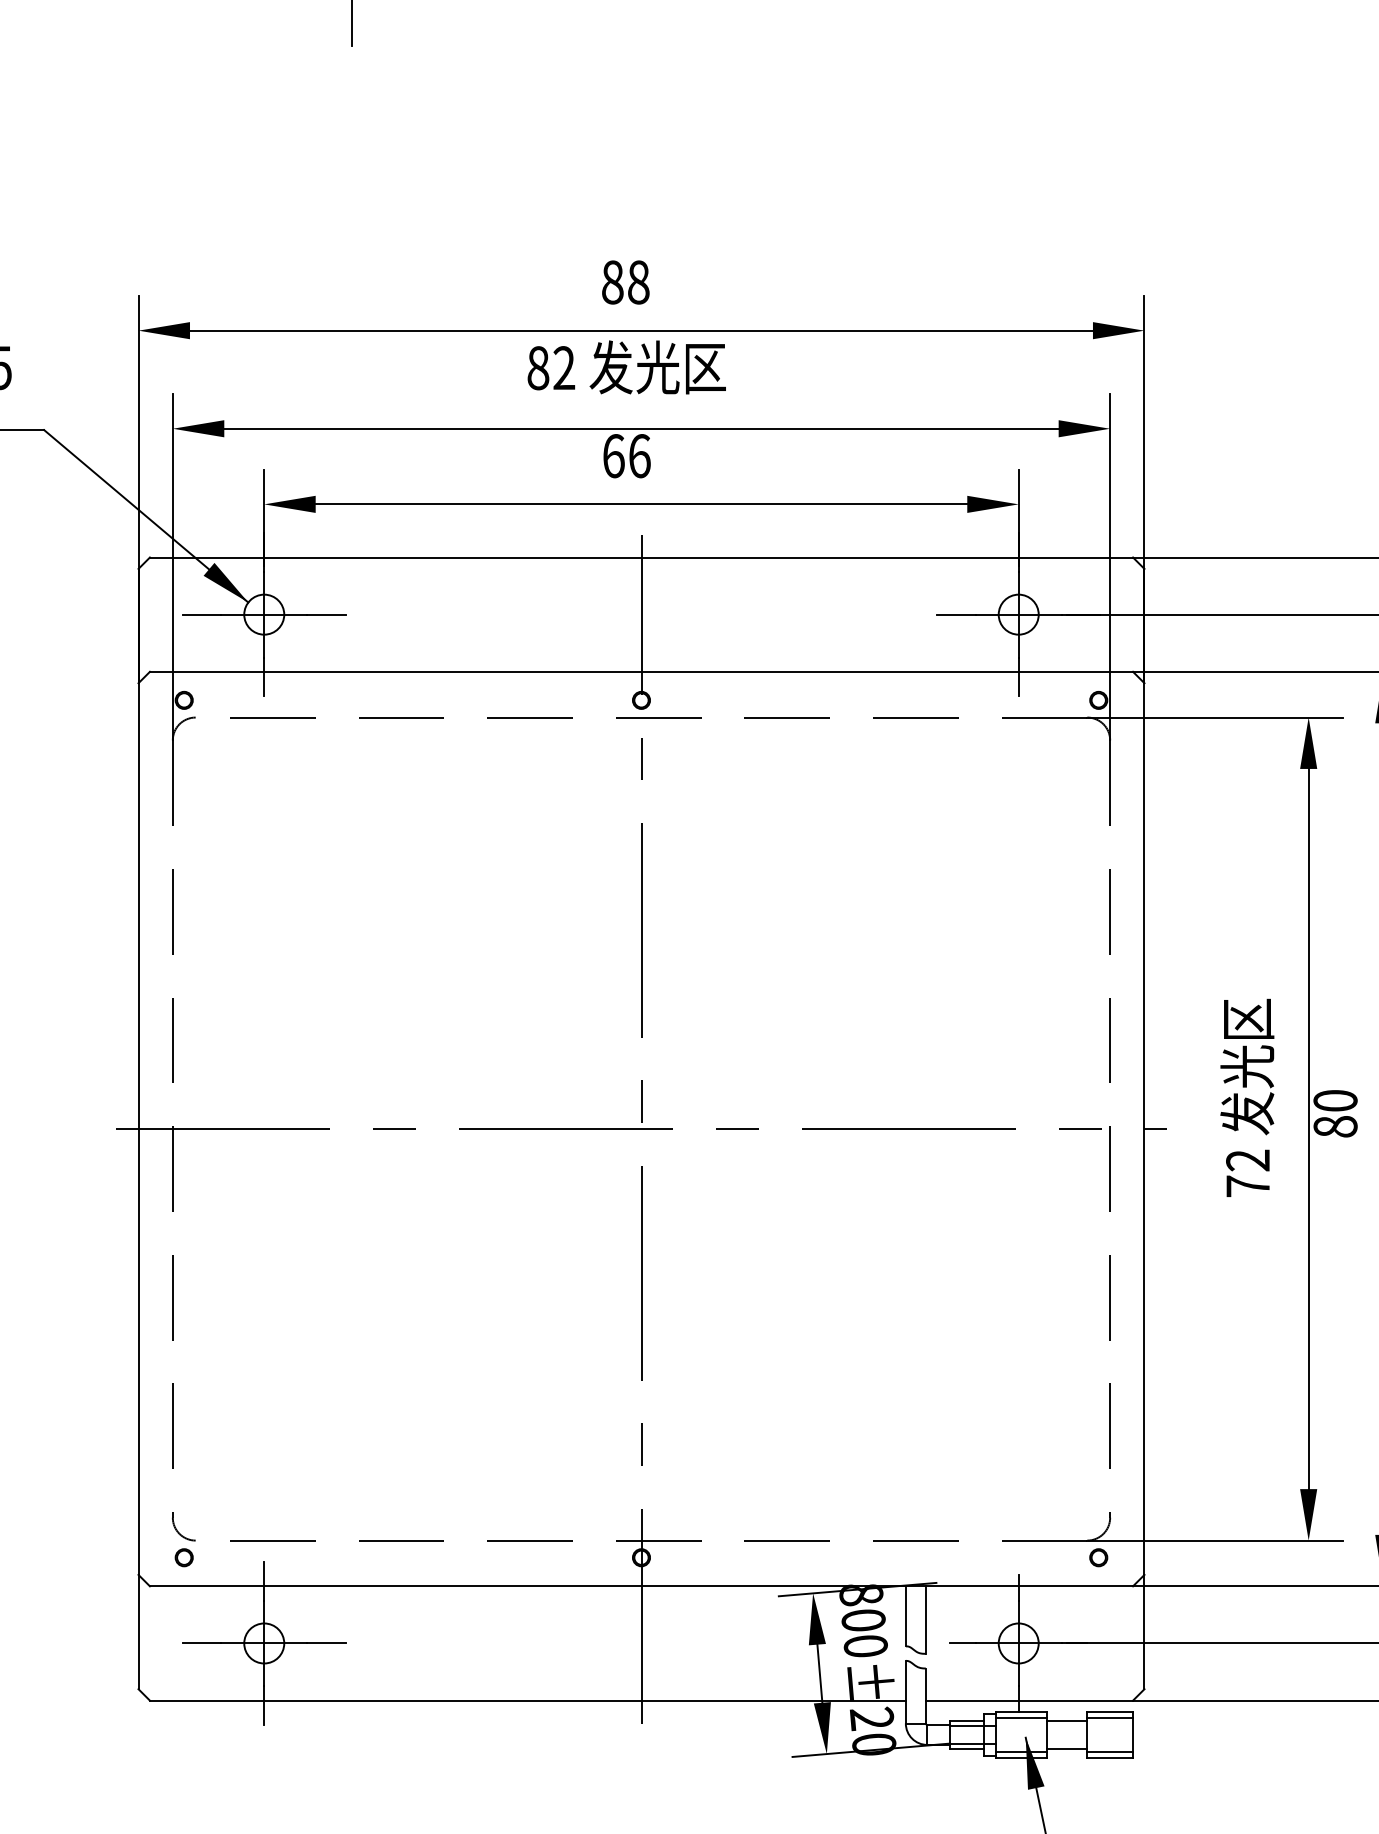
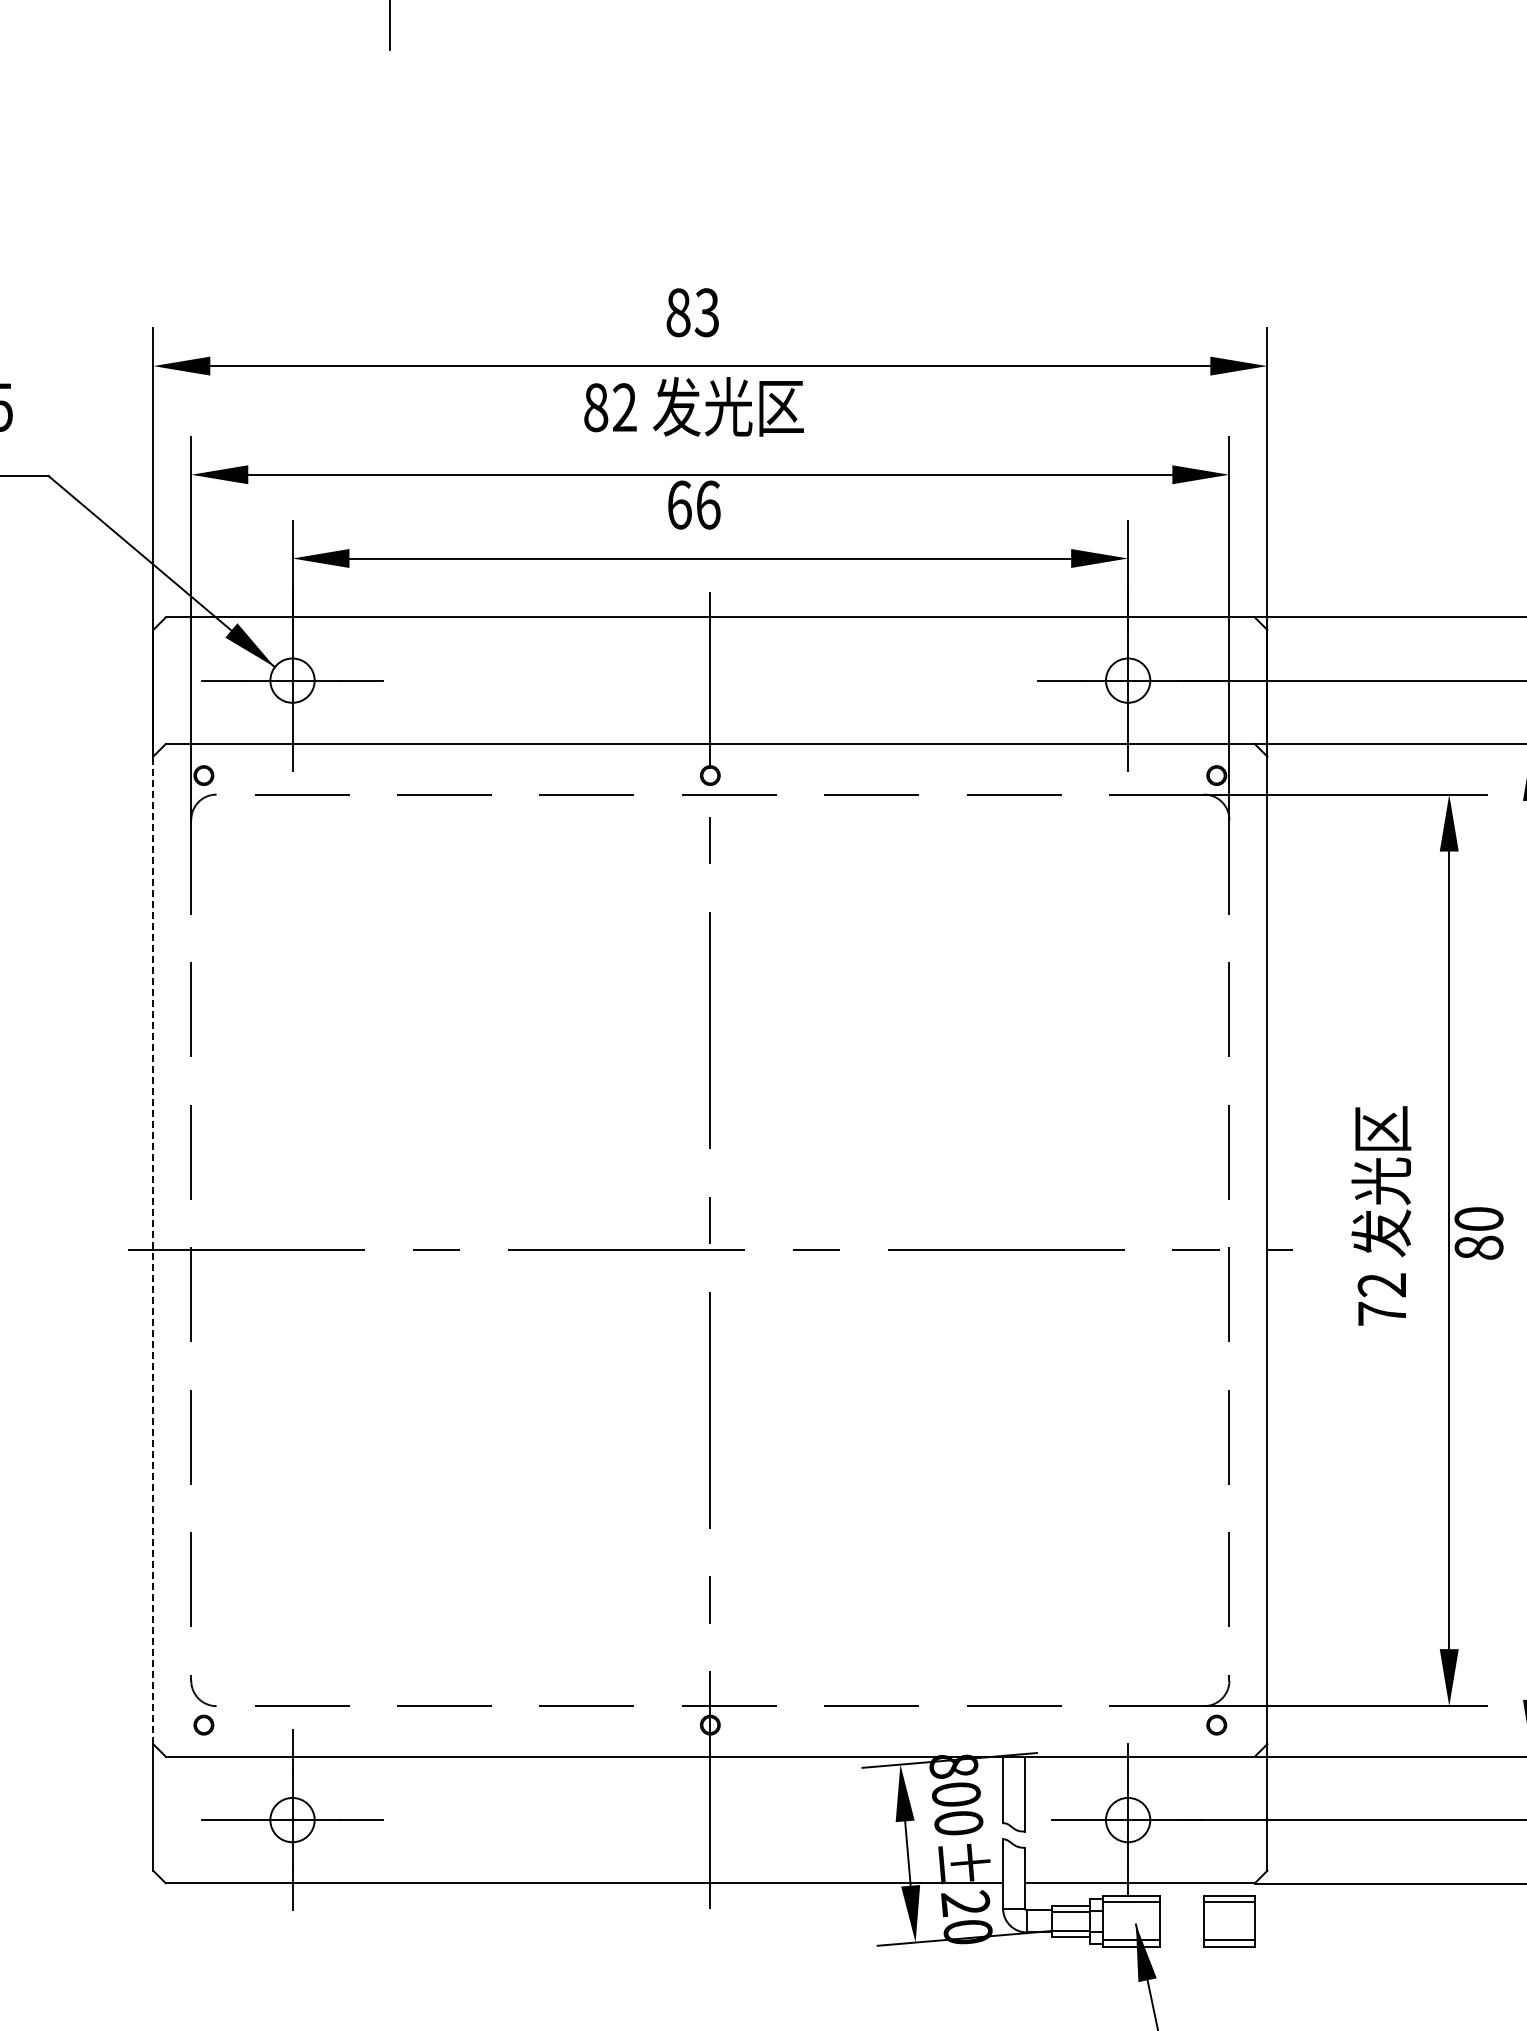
text: (638, 282) -> (706, 312), 88 -> 83
line: (138, 1129) -> (153, 1250), solid -> dashed
line: (1066, 1720) -> (1181, 1905), removed
line: (1066, 1749) -> (1181, 1937), removed

